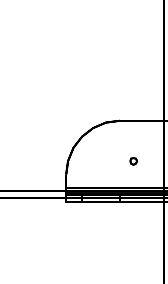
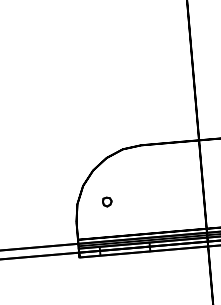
part: (133, 161) -> (106, 202), moved

